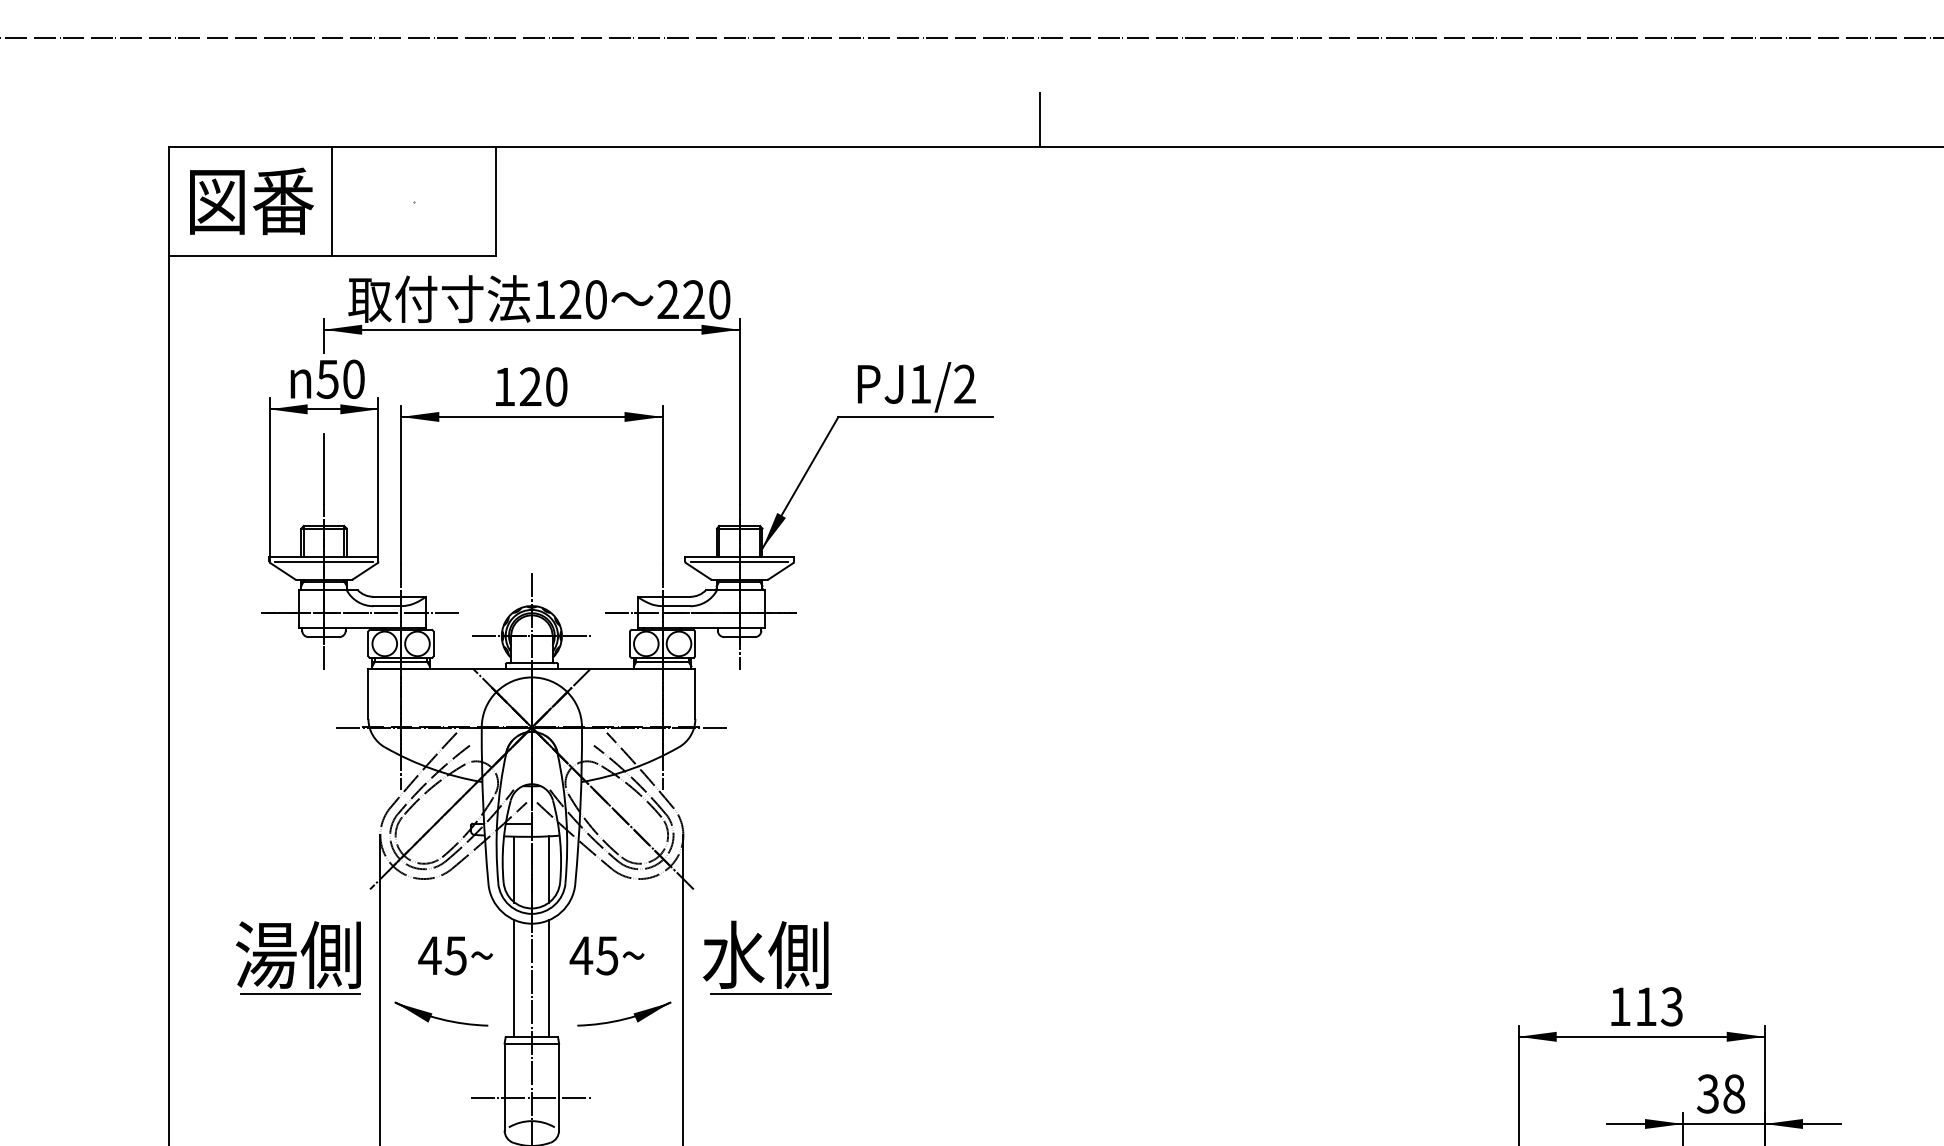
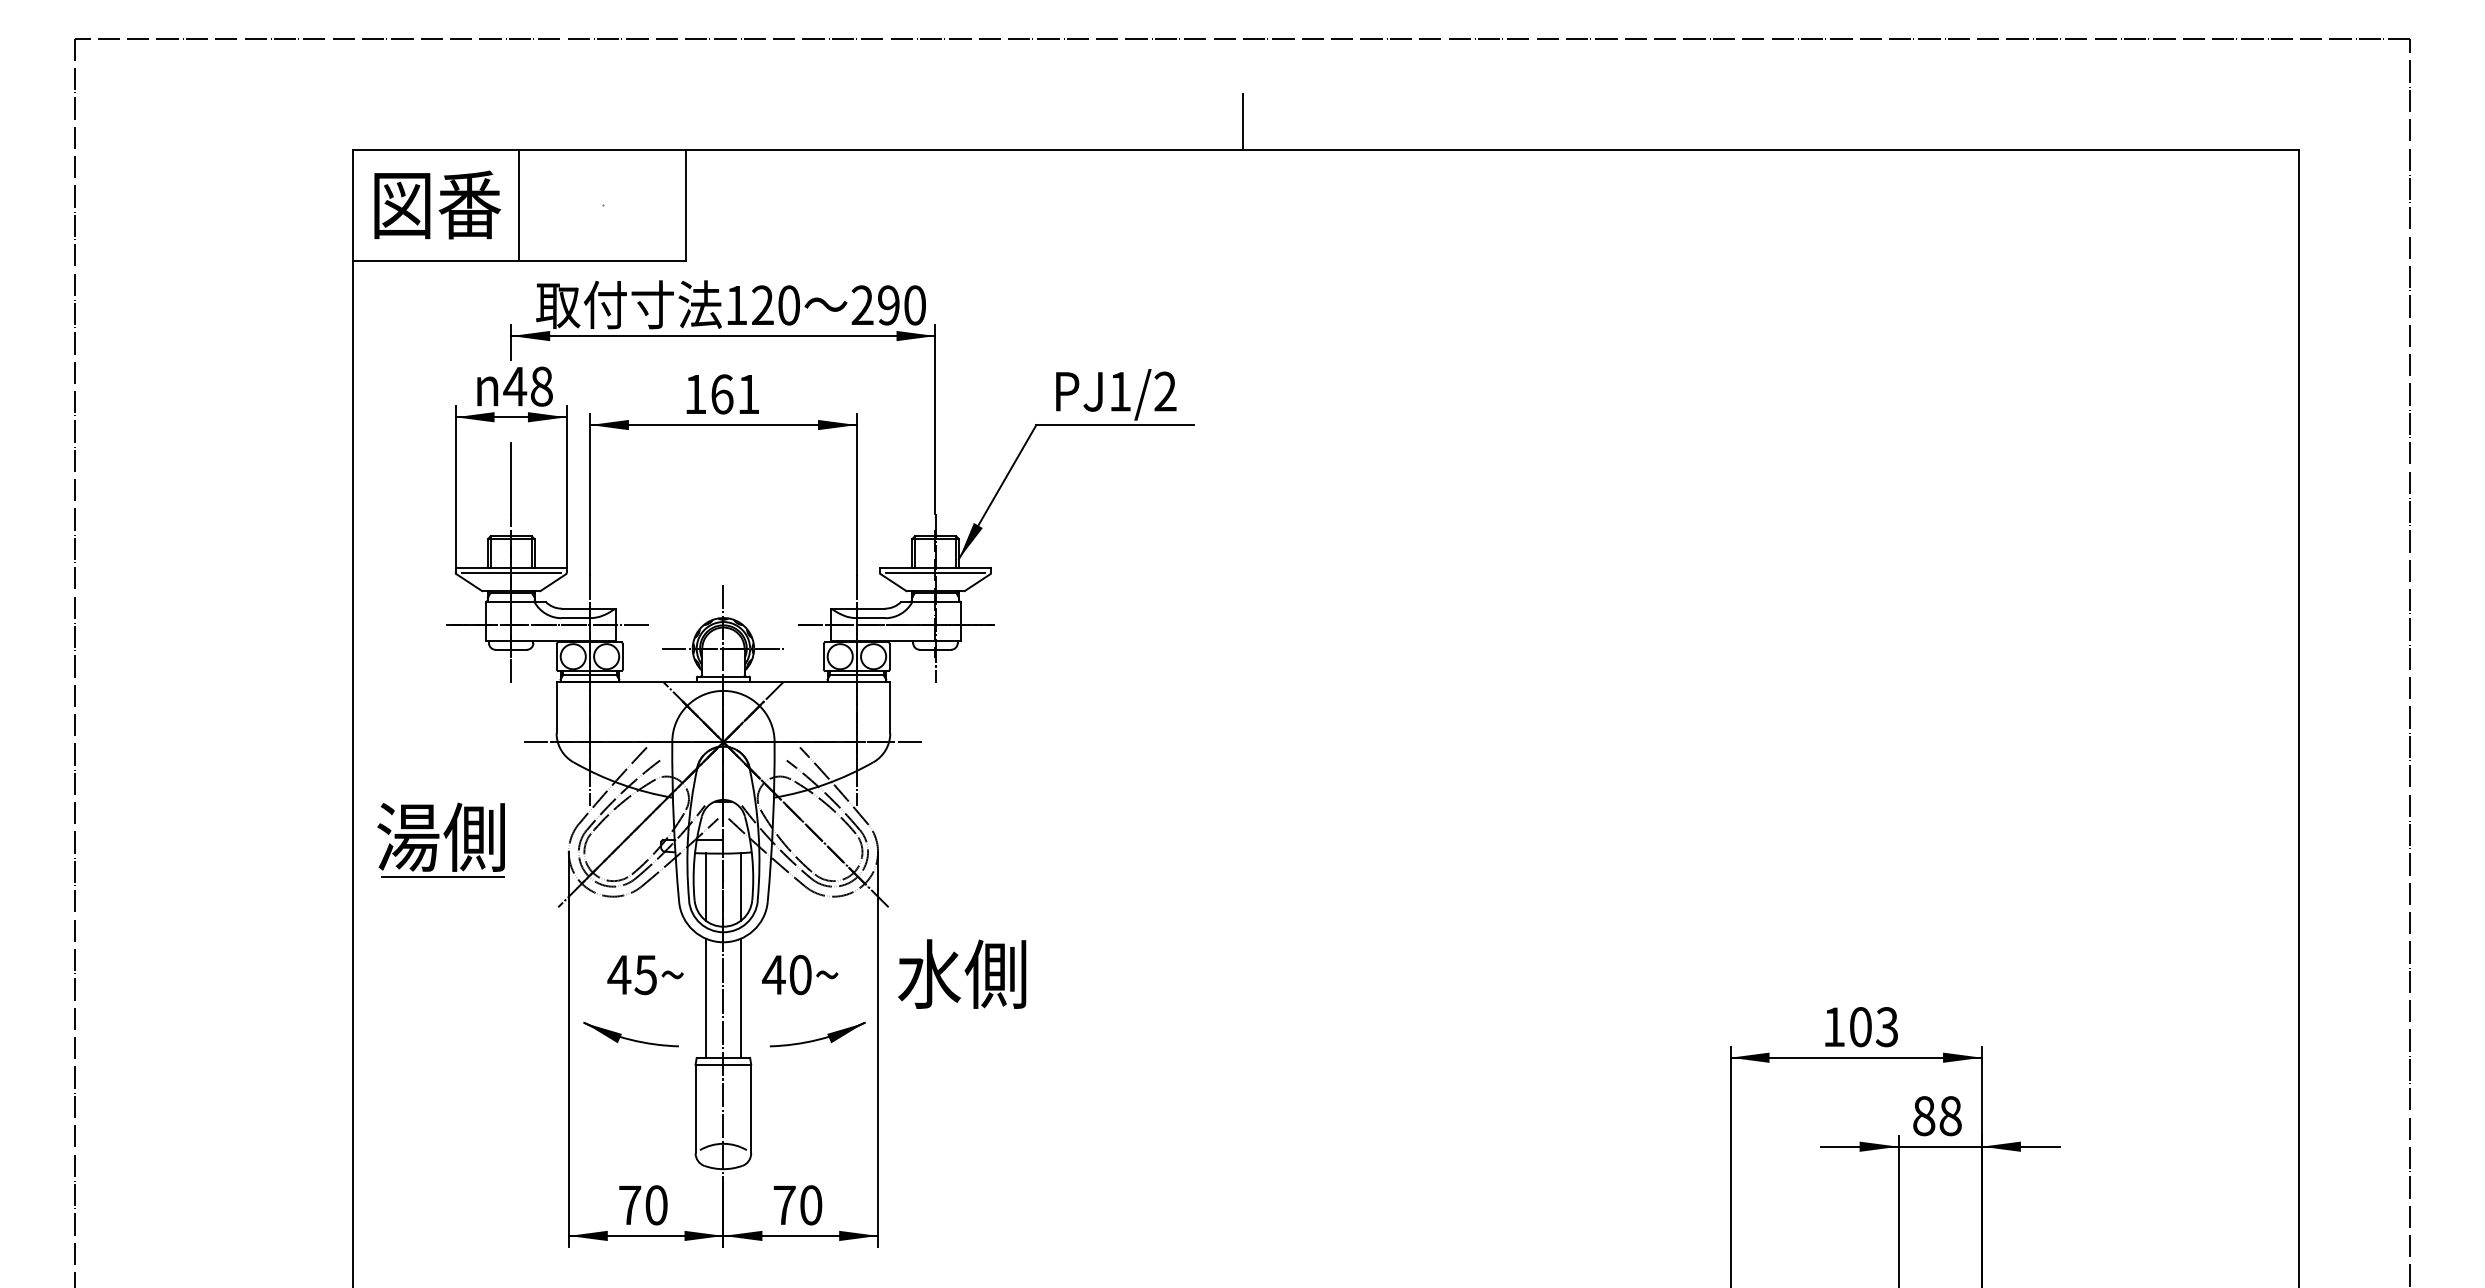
text: (693, 299) -> (888, 305), 220 -> 290
text: (339, 379) -> (527, 386), 50 -> 48
text: (543, 387) -> (735, 394), 120 -> 161
text: (607, 956) -> (800, 975), 45 -> 40
part: (297, 957) -> (440, 839), moved
line: (770, 993) -> (967, 1013), removed
text: (1645, 1007) -> (1860, 1027), 113 -> 103
text: (1707, 1094) -> (1923, 1116), 38 -> 88
line: (531, 1098) -> (723, 1120), removed

